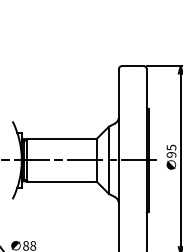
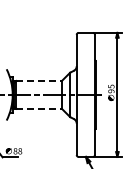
line: (62, 138) -> (39, 80), solid -> dashed
line: (62, 182) -> (39, 109), solid -> dashed

